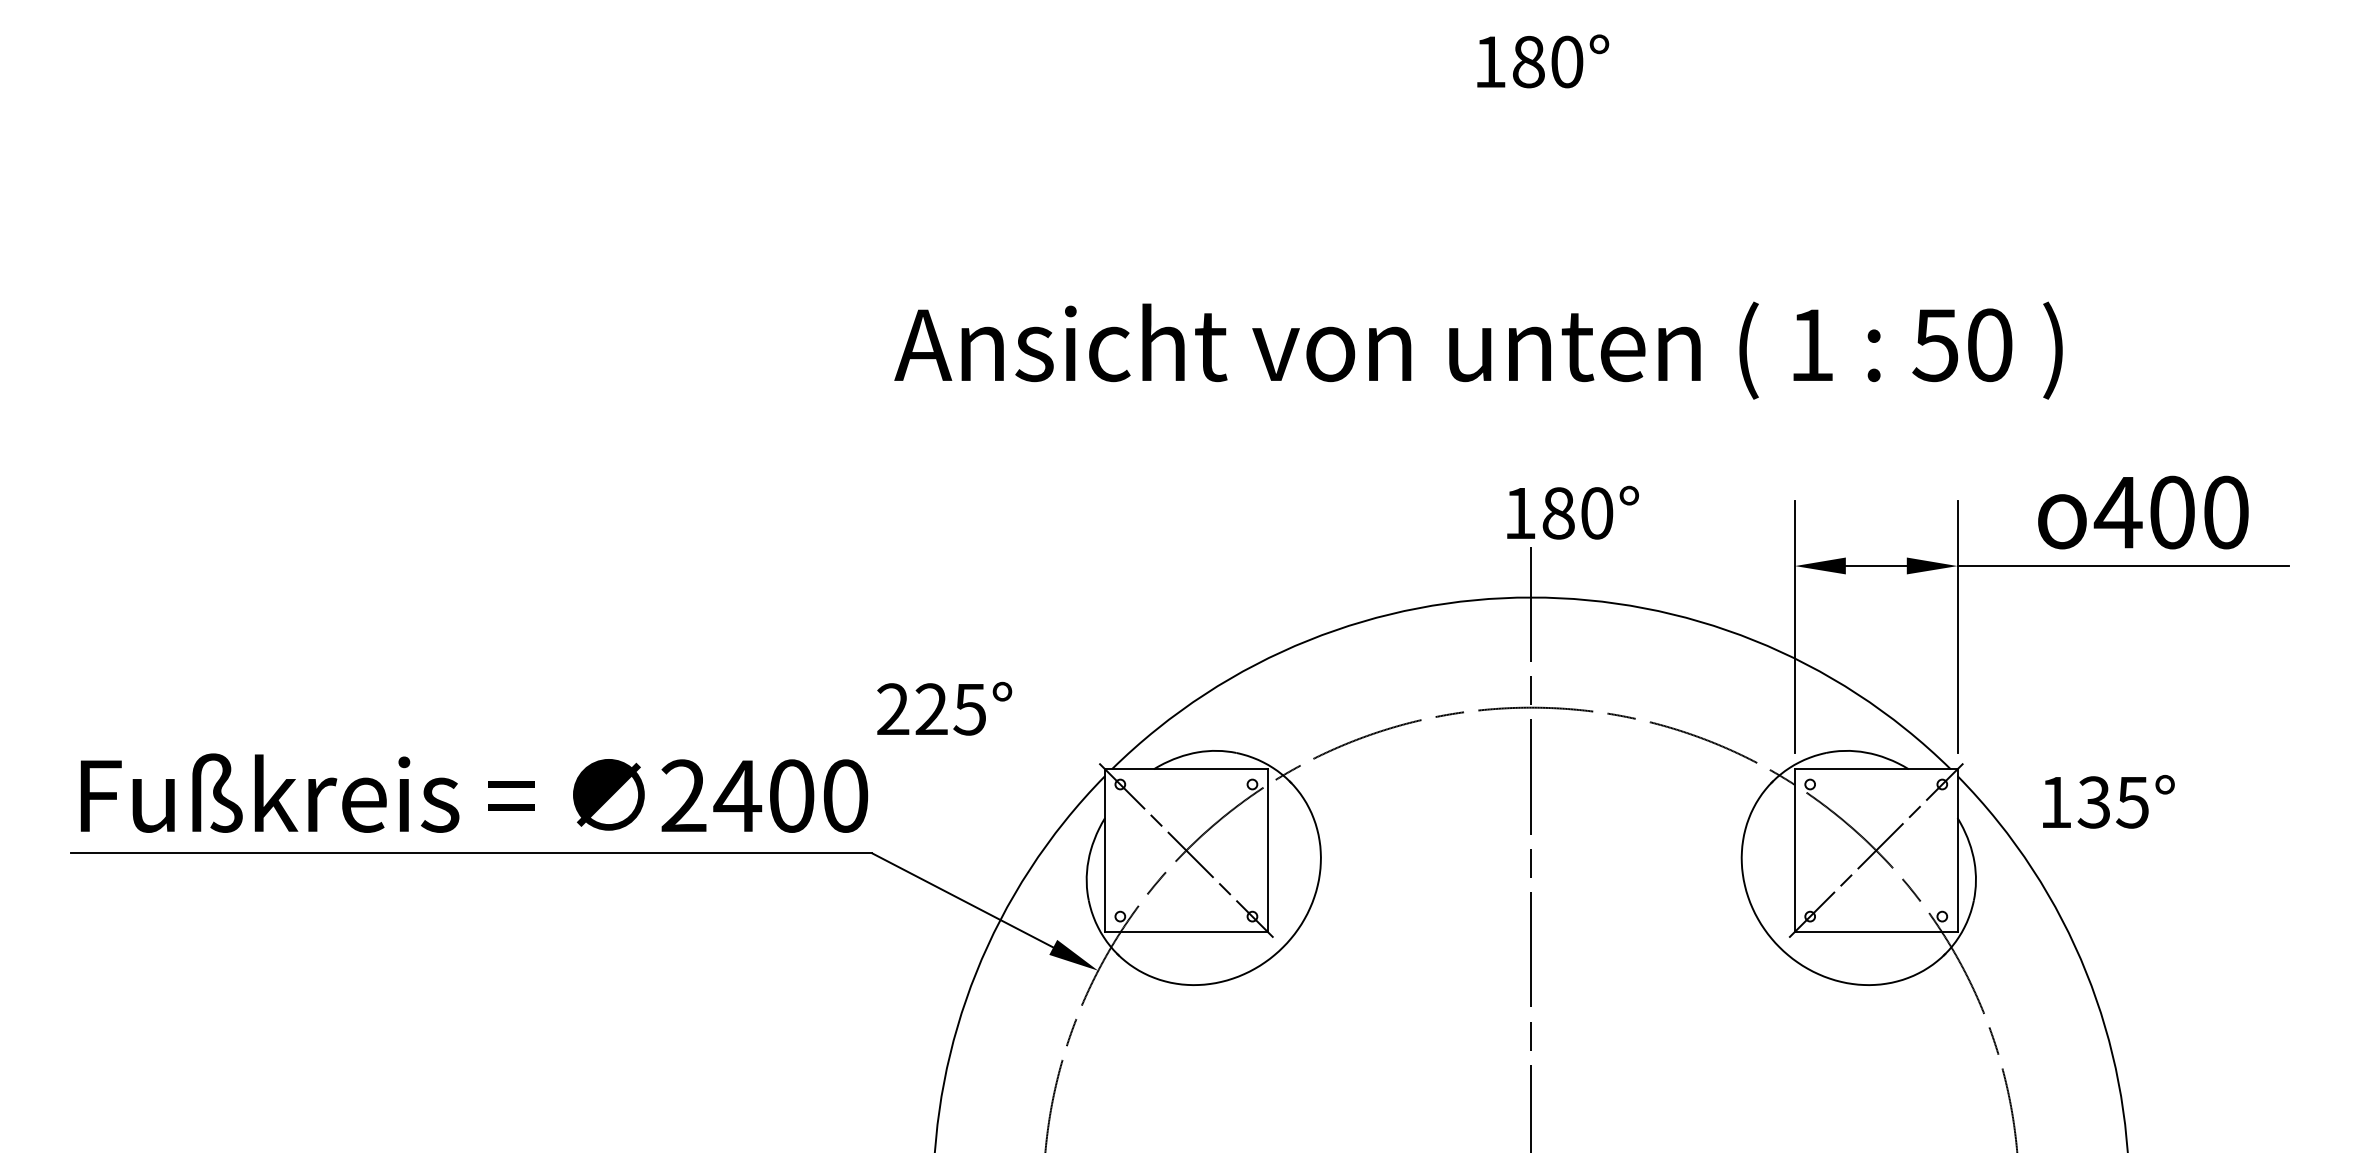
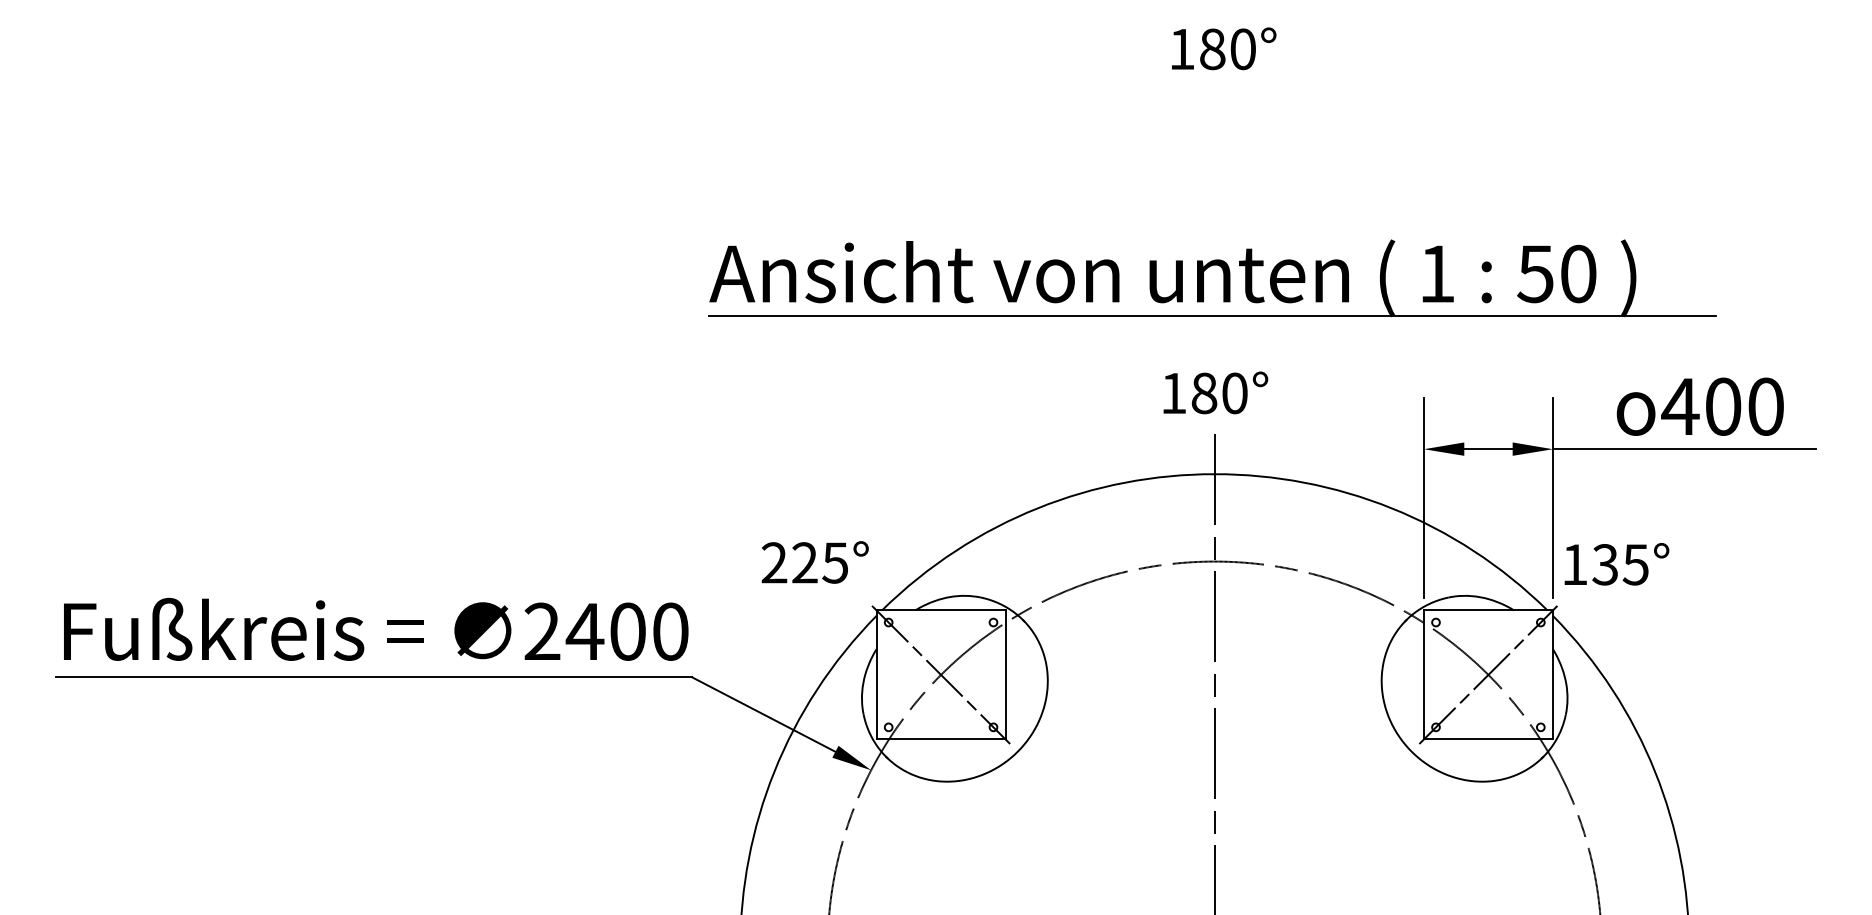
line: (1528, 398) -> (1212, 316), added
text: (1572, 512) -> (1215, 392), moved
text: (943, 708) -> (814, 562), moved
text: (2108, 802) -> (1616, 564), moved

